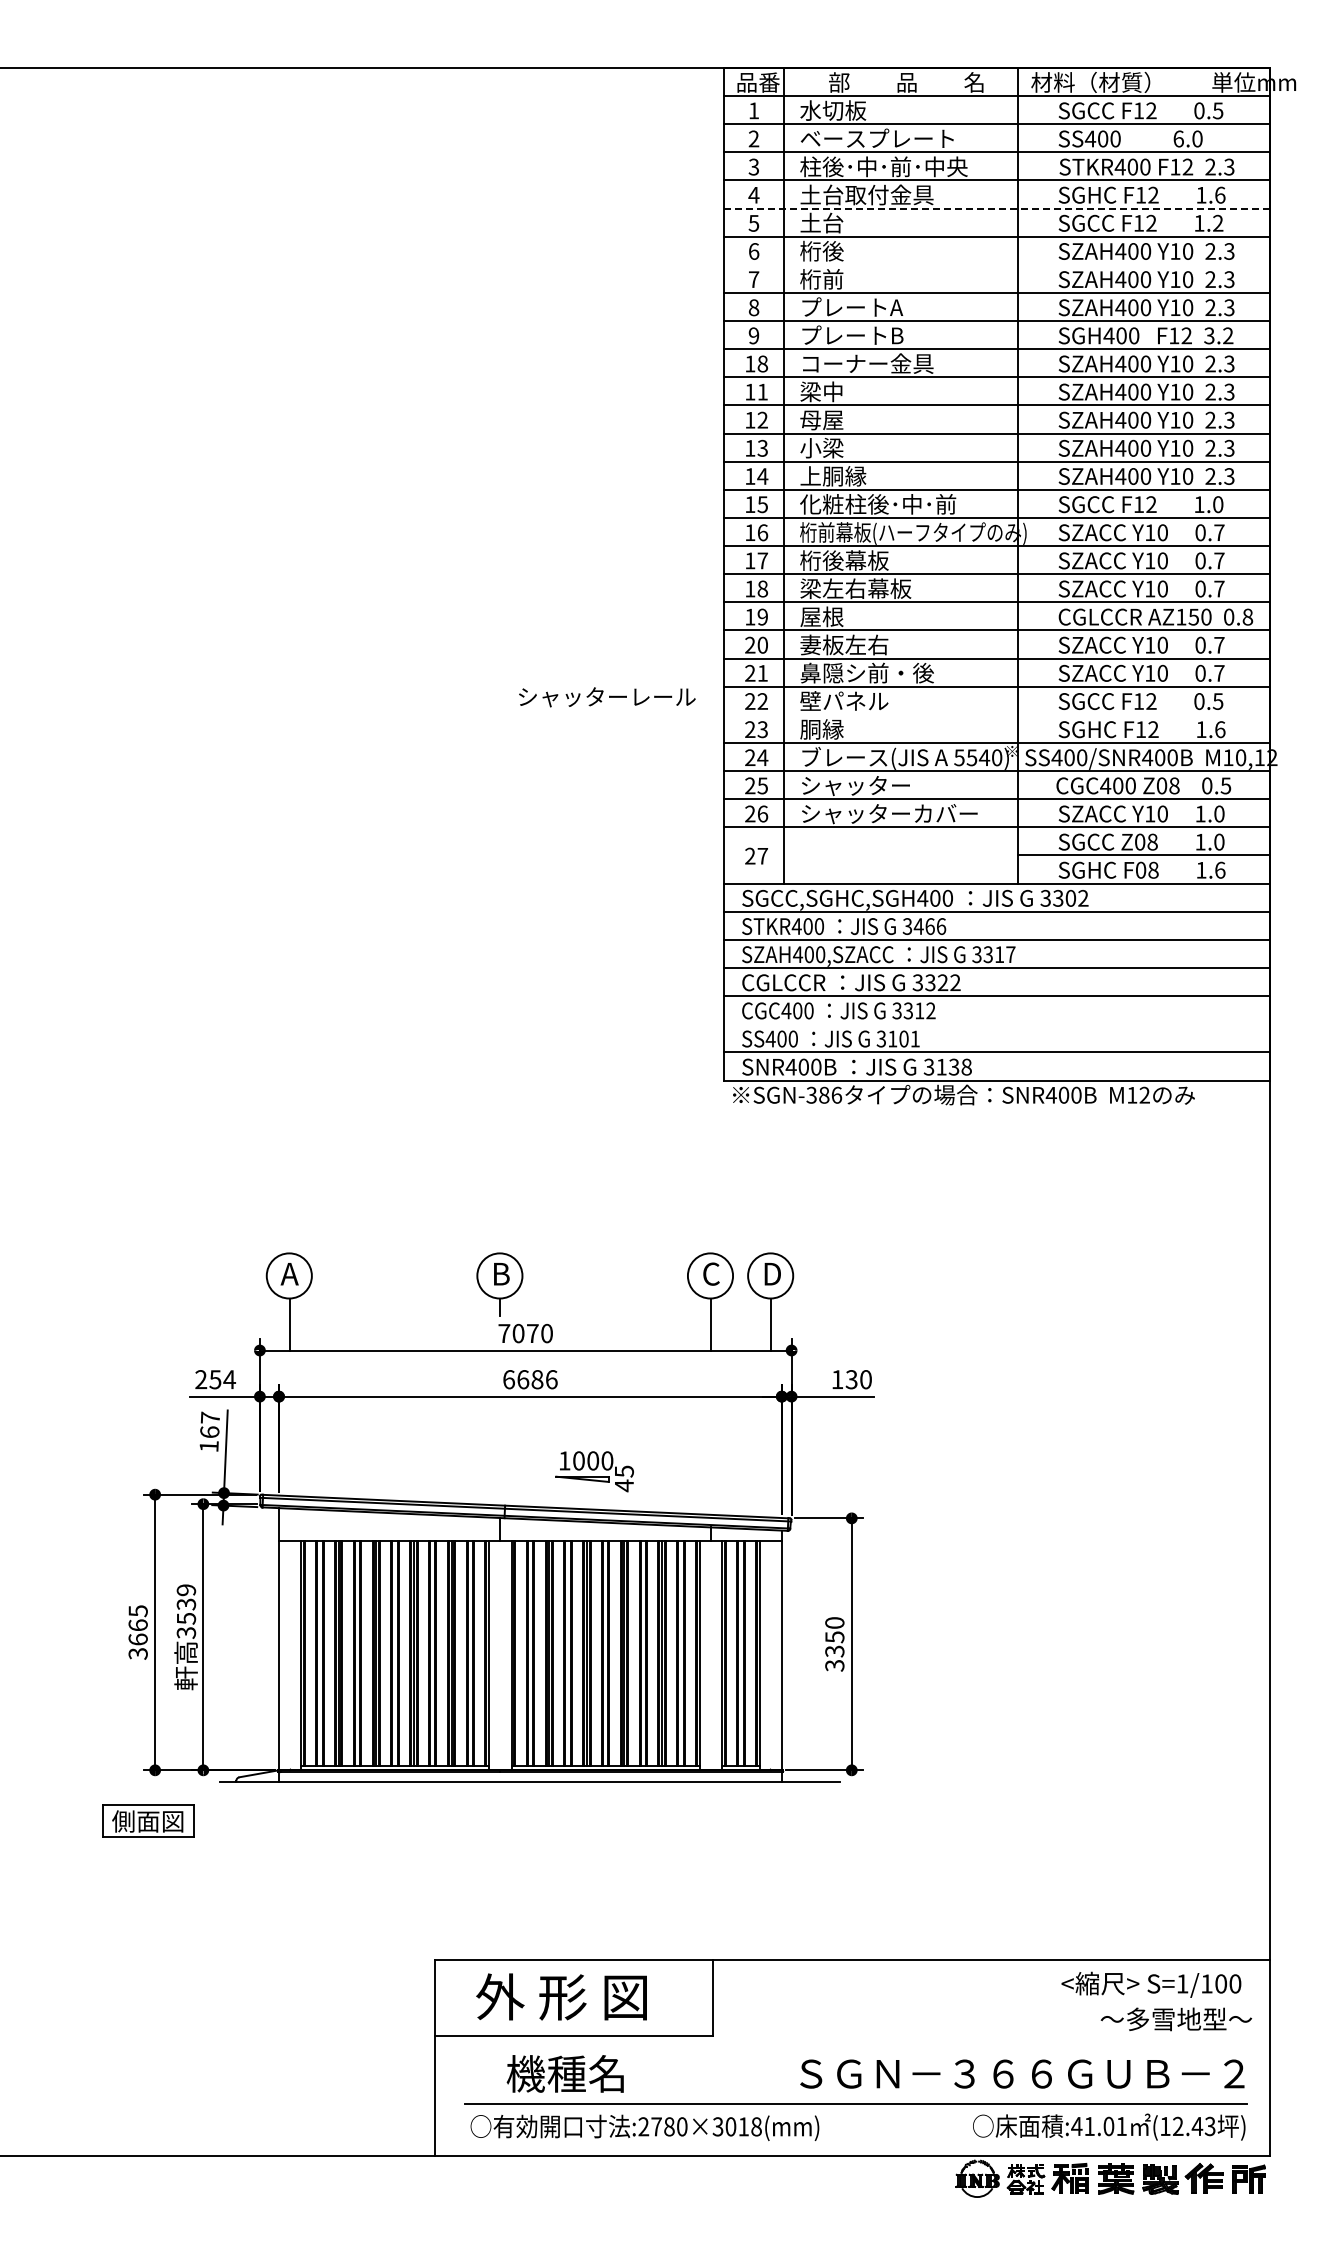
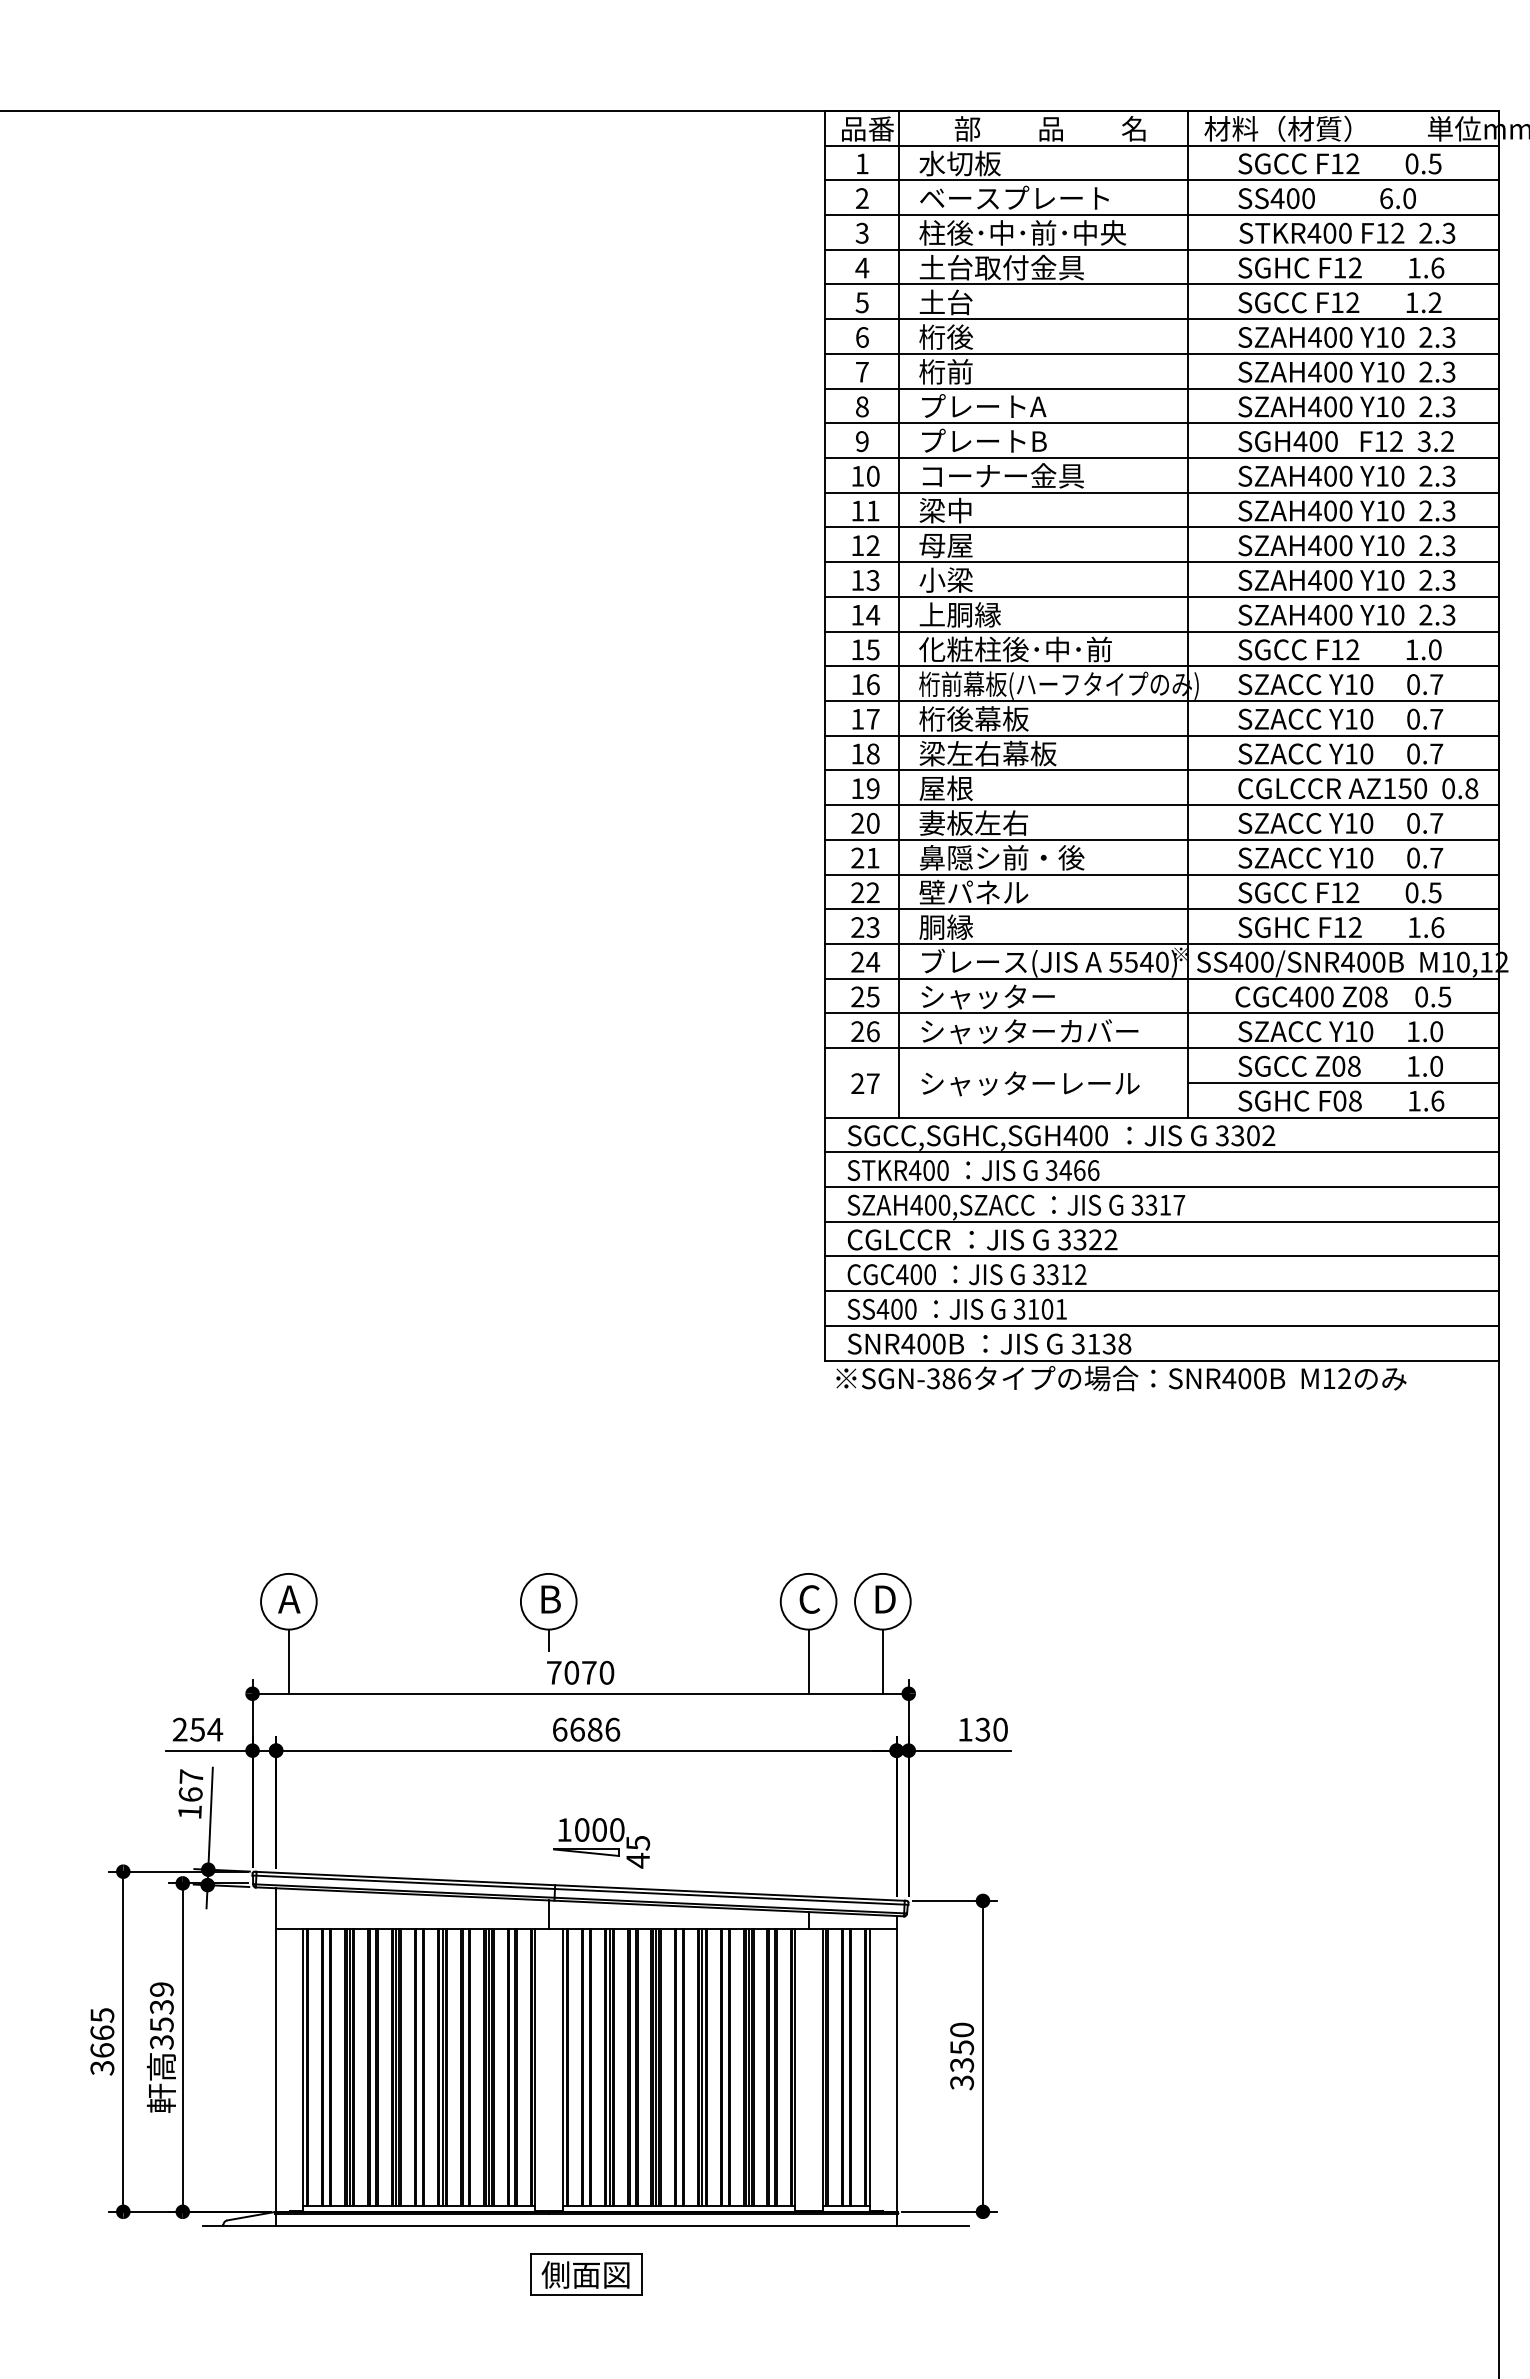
line: (996, 208) -> (1161, 284), dashed -> solid
line: (996, 264) -> (1161, 353), added
text: (762, 364) -> (872, 476), 18 -> 10
text: (607, 697) -> (1030, 1084), moved
line: (996, 714) -> (1161, 908), added
line: (996, 1024) -> (1161, 1291), added
part: (594, 1471) -> (601, 1843), moved
part: (148, 1820) -> (586, 2273), moved

